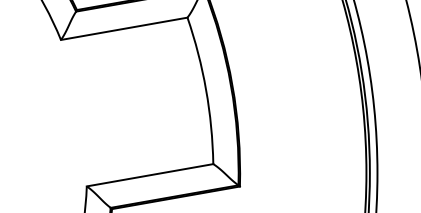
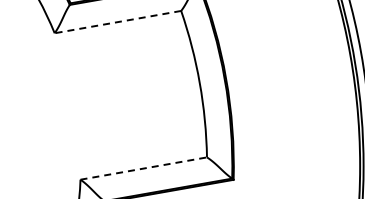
line: (123, 28) -> (117, 21), solid -> dashed
line: (150, 175) -> (144, 168), solid -> dashed

